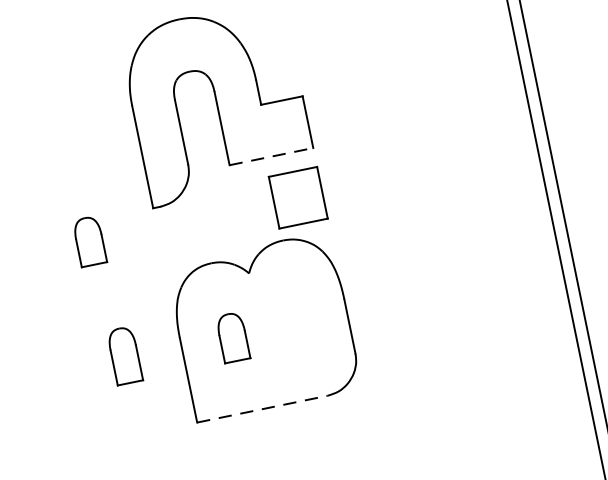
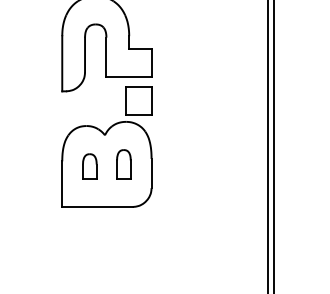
line: (272, 157) -> (129, 77), dashed -> solid
part: (88, 241) -> (25, 101), removed
part: (124, 355) -> (123, 164), moved
line: (262, 410) -> (97, 207), dashed -> solid

